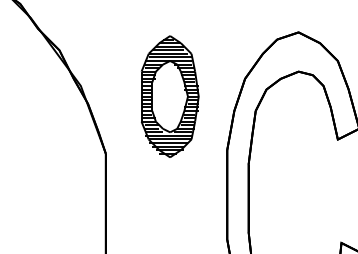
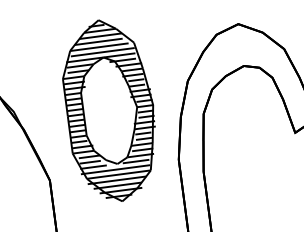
part: (169, 96) -> (109, 110), size x1.4

